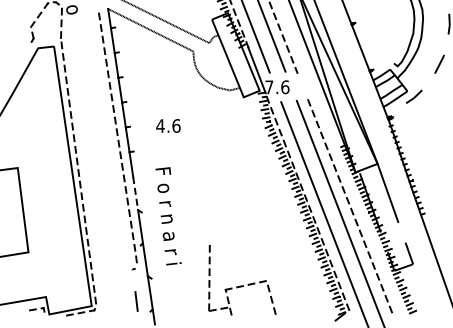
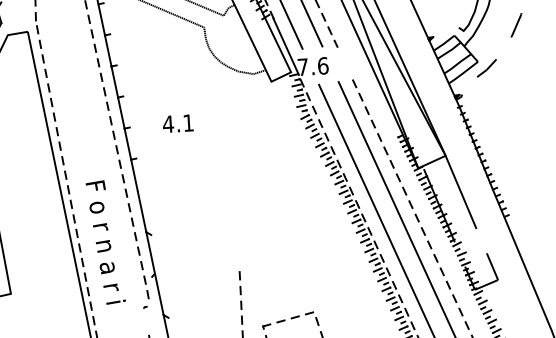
text: (176, 125) -> (188, 122), 4.6 -> 4.1
line: (135, 194) -> (141, 212), dashed -> solid
text: (168, 216) -> (105, 242), moved

